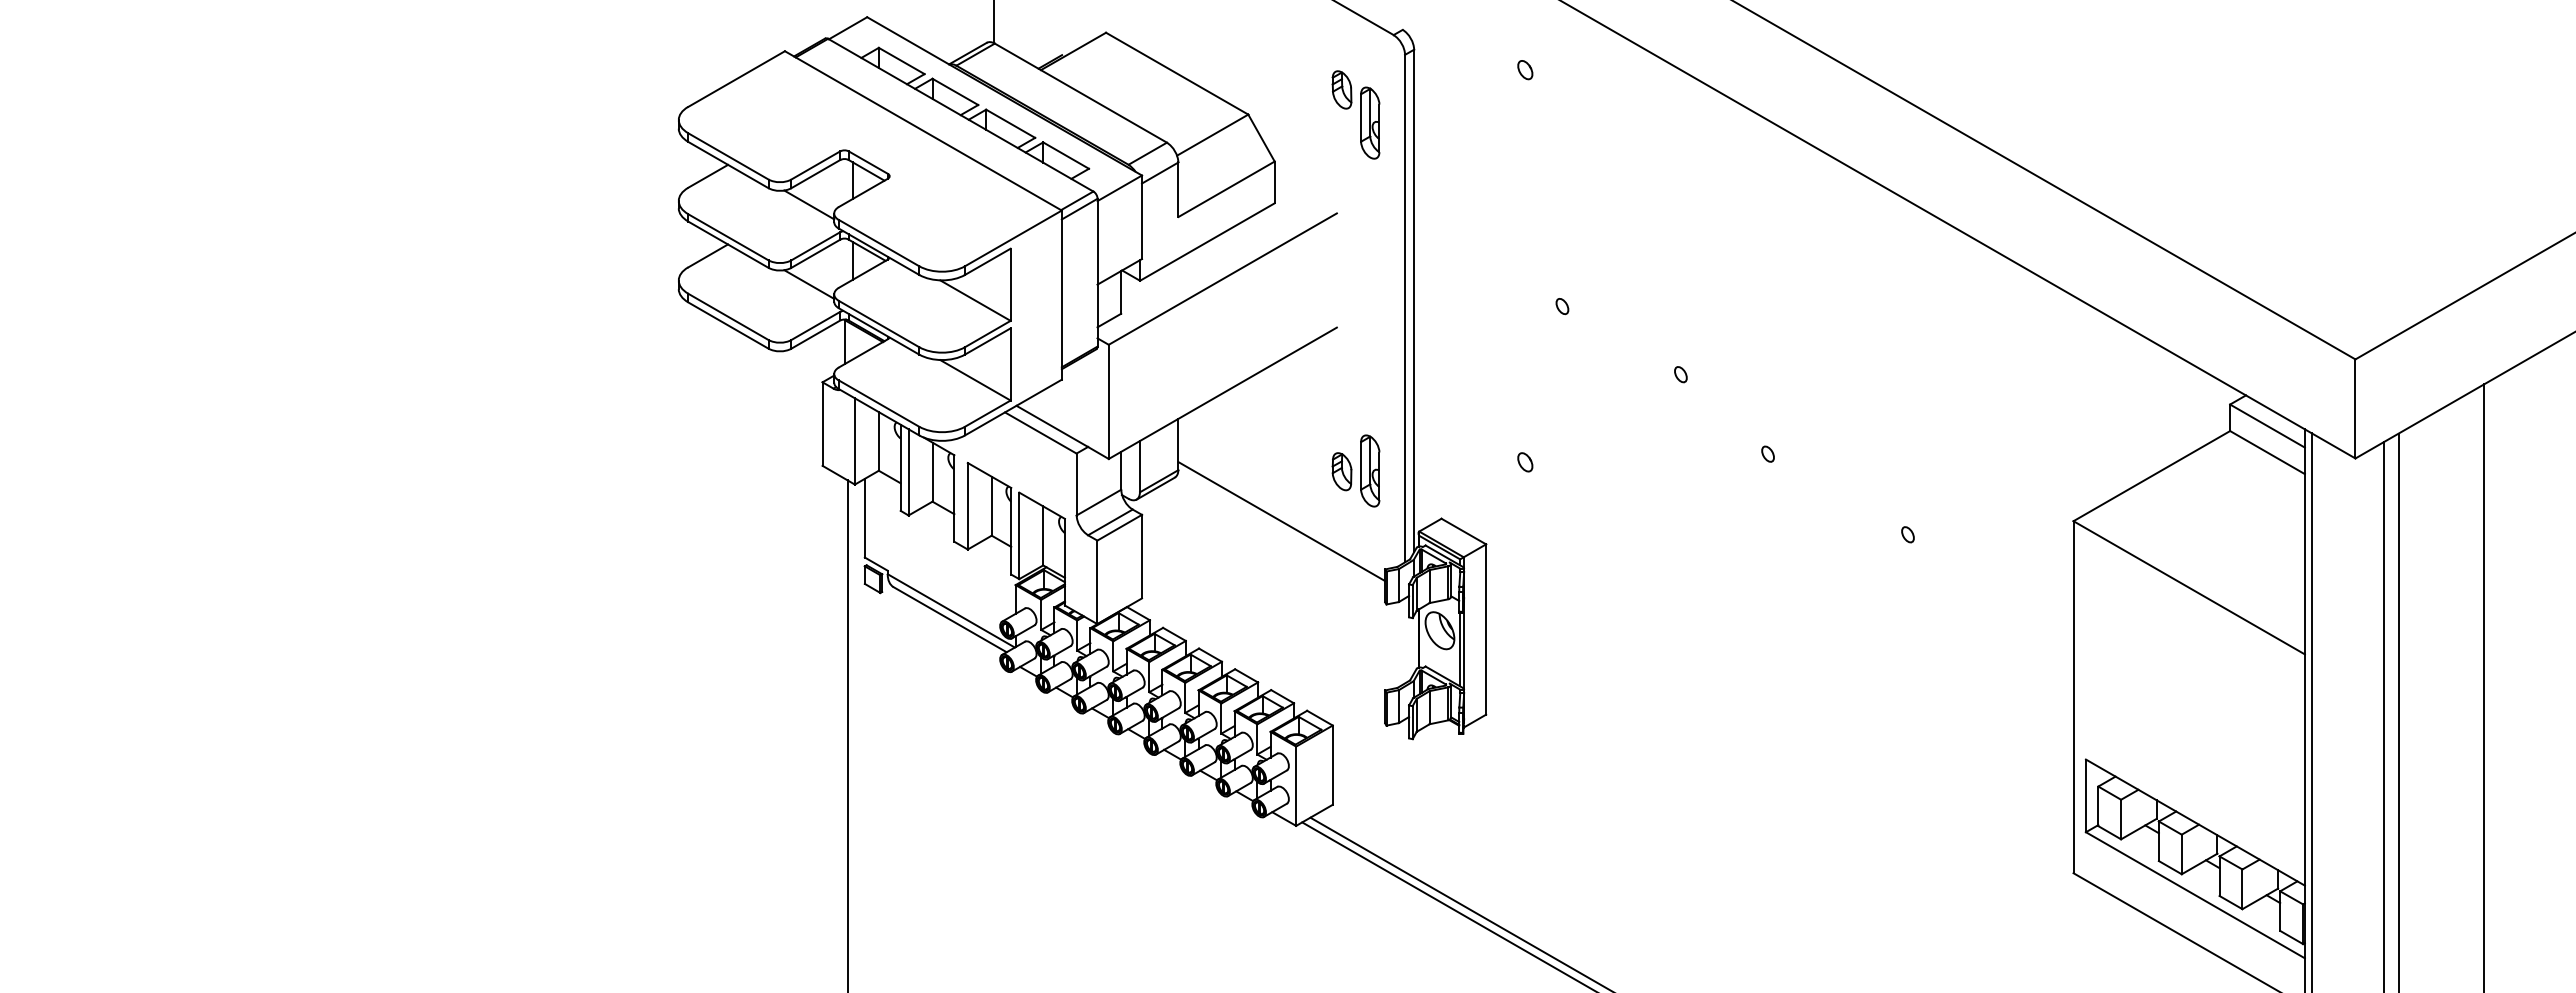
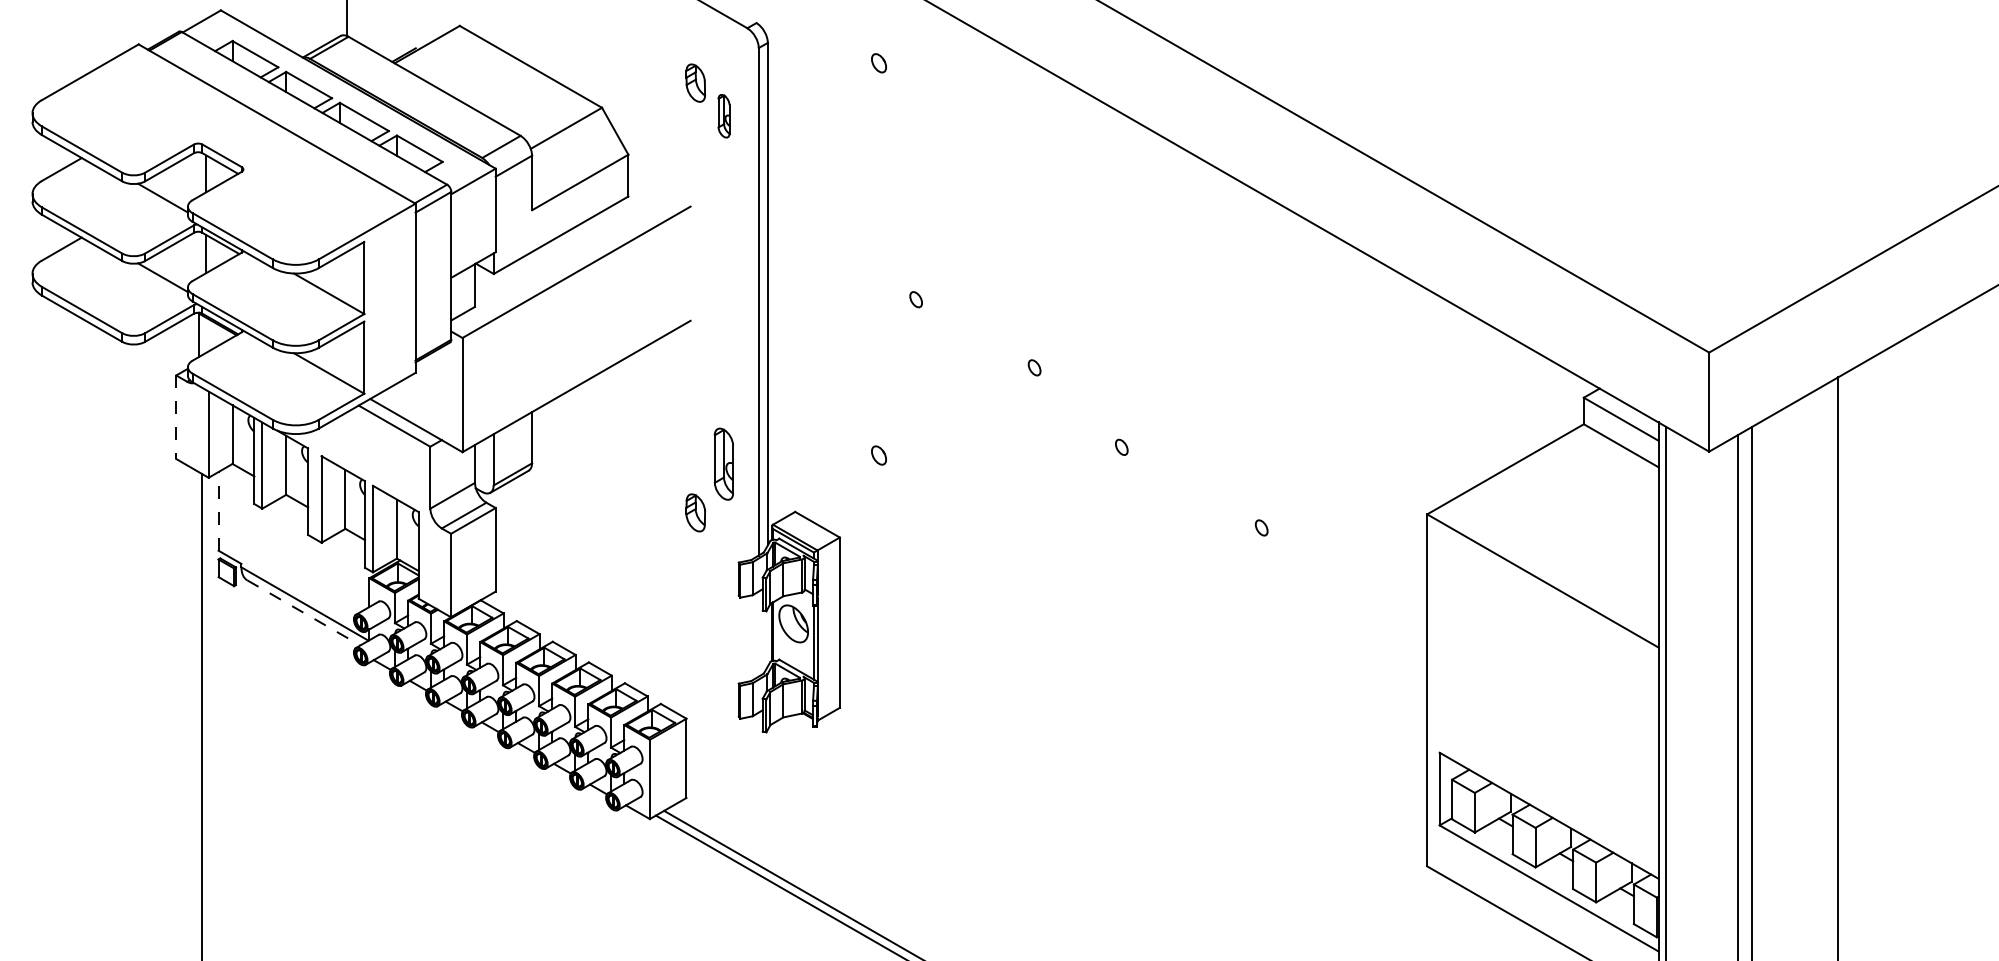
part: (1370, 122) -> (724, 115), size x0.6
line: (822, 424) -> (176, 417), solid -> dashed
part: (1341, 471) -> (695, 512), moved
line: (864, 517) -> (218, 510), solid -> dashed
line: (1281, 521) -> (635, 514), removed
line: (950, 619) -> (304, 612), solid -> dashed

